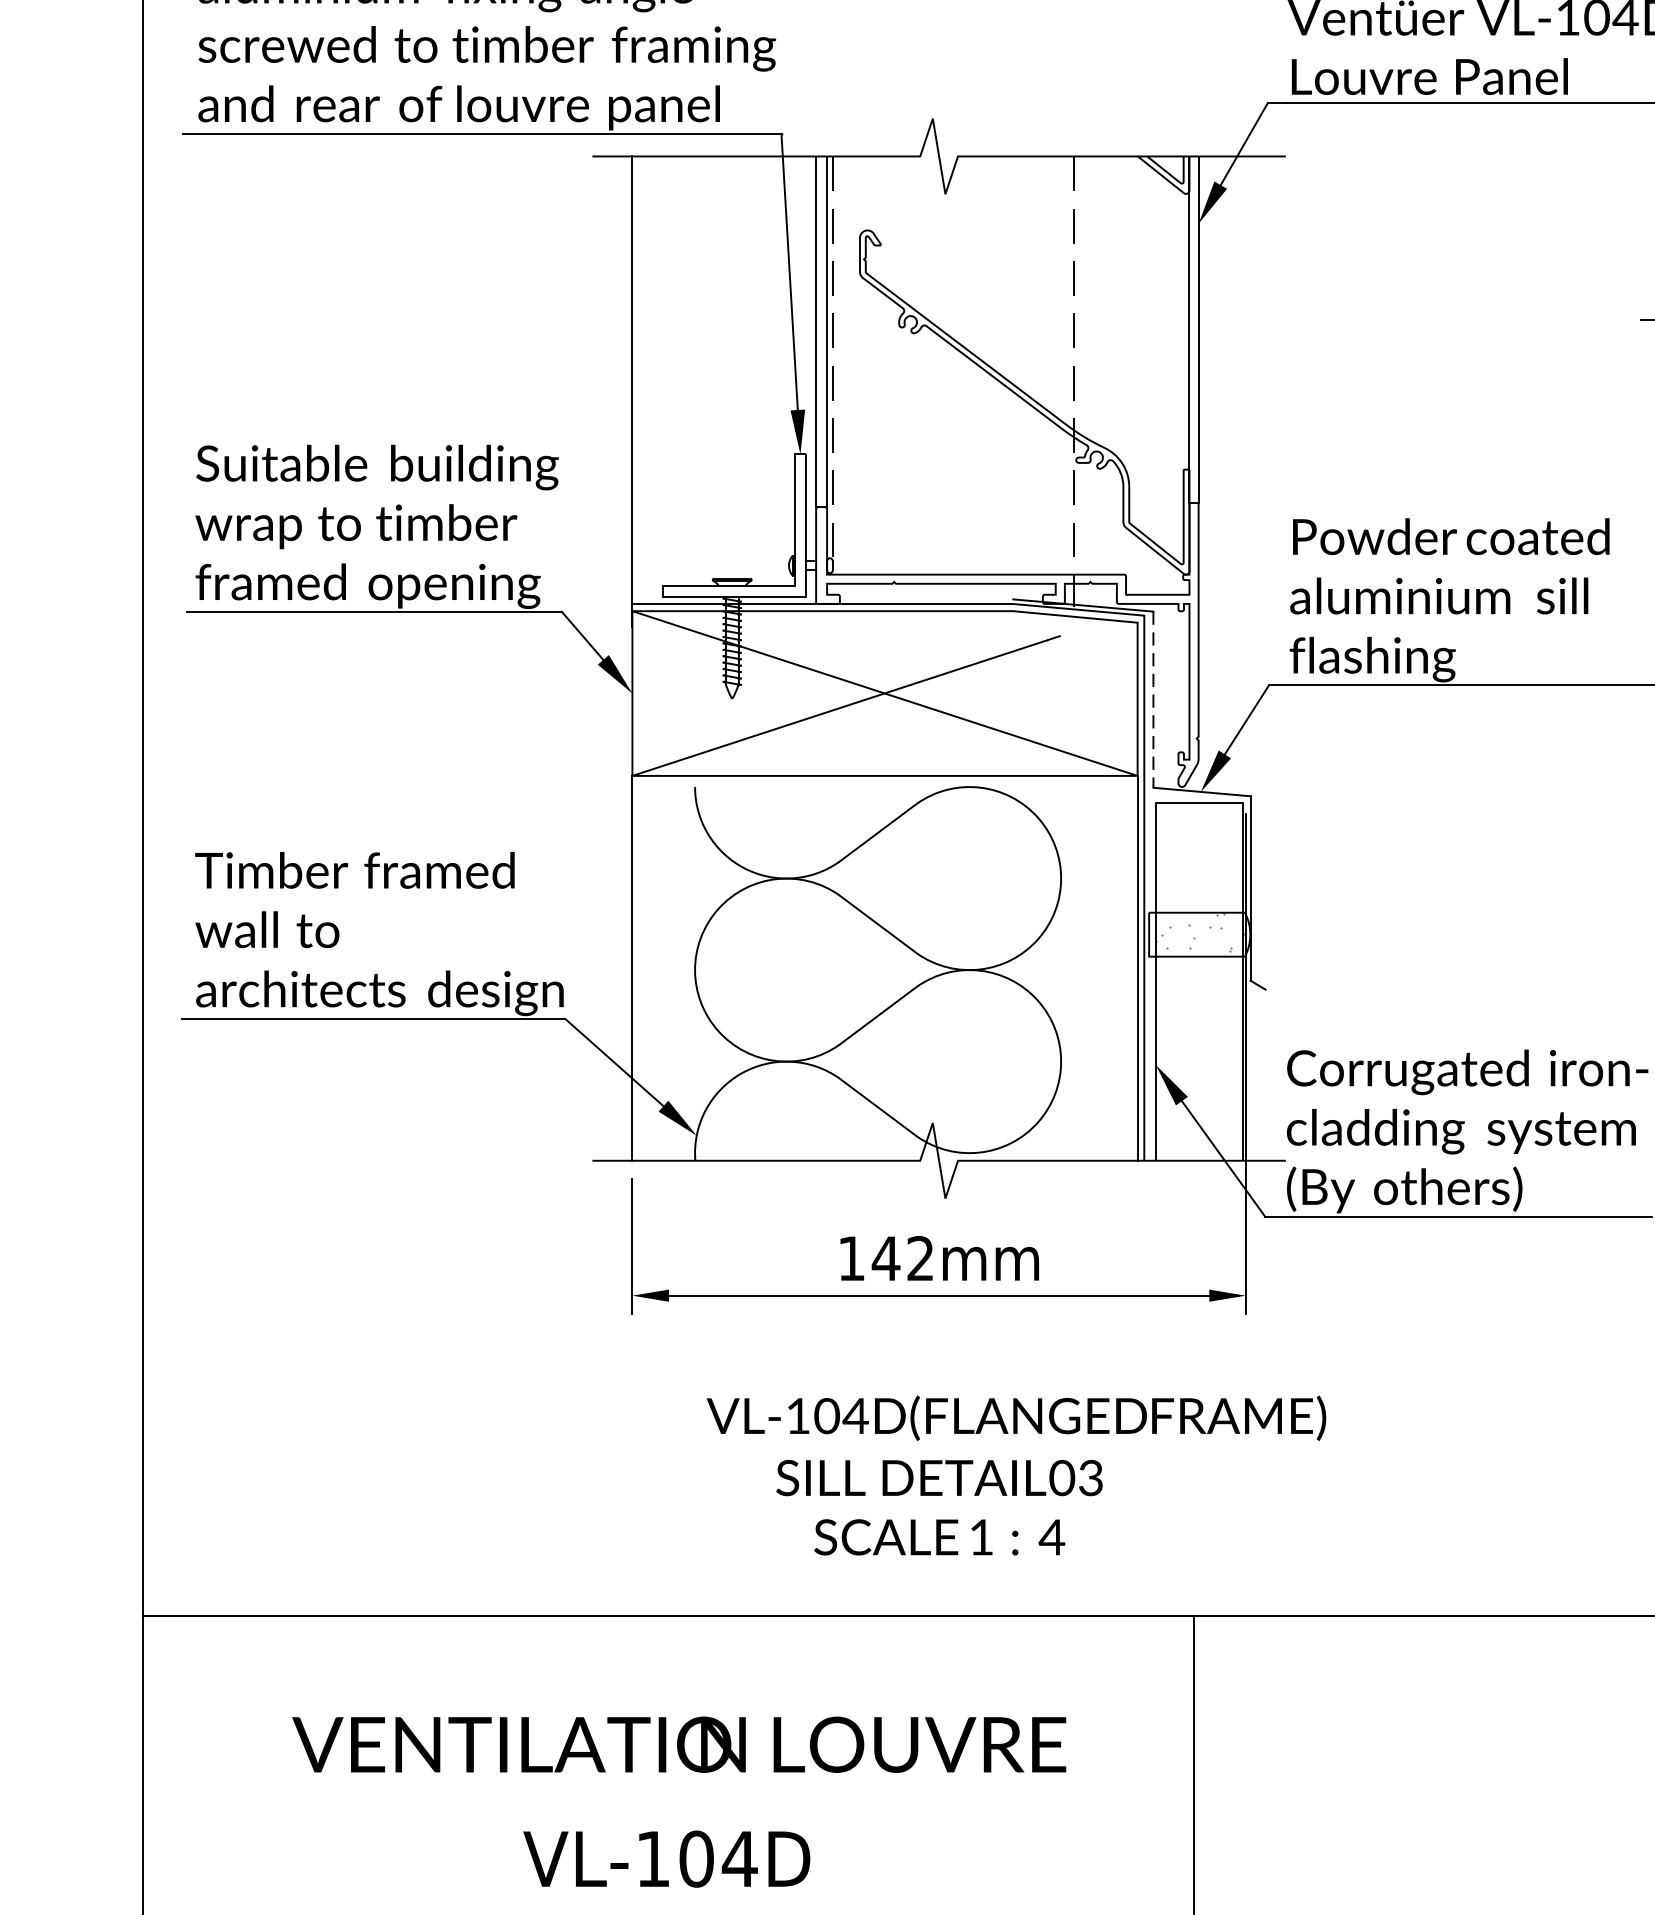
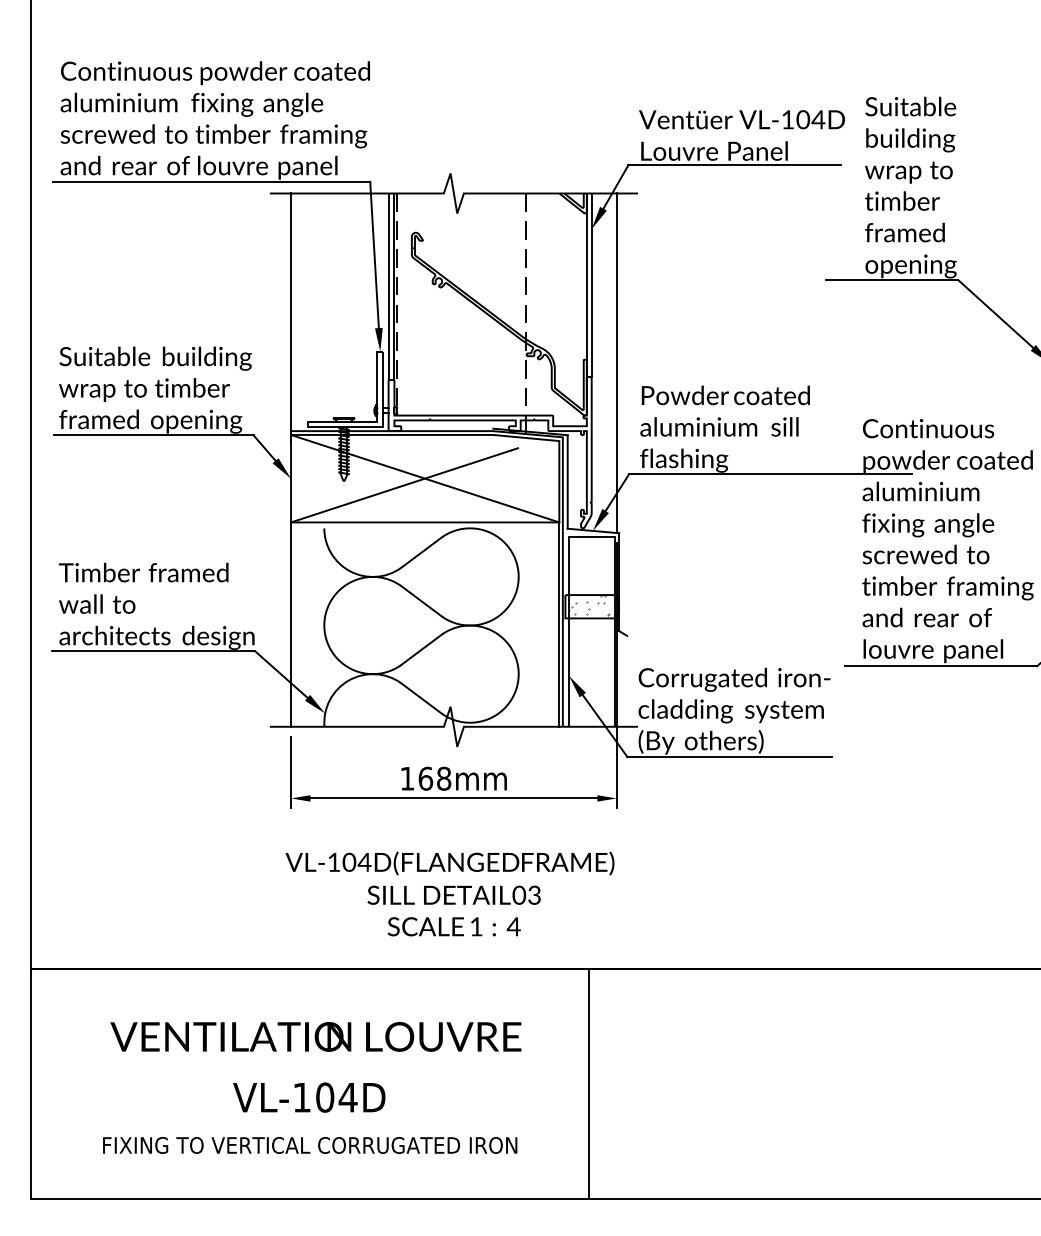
line: (1245, 476) -> (616, 363), added
line: (1153, 698) -> (567, 481), dashed -> solid
text: (902, 1258) -> (434, 778), 142mm -> 168mm
text: (1015, 1418) -> (449, 863), moved

